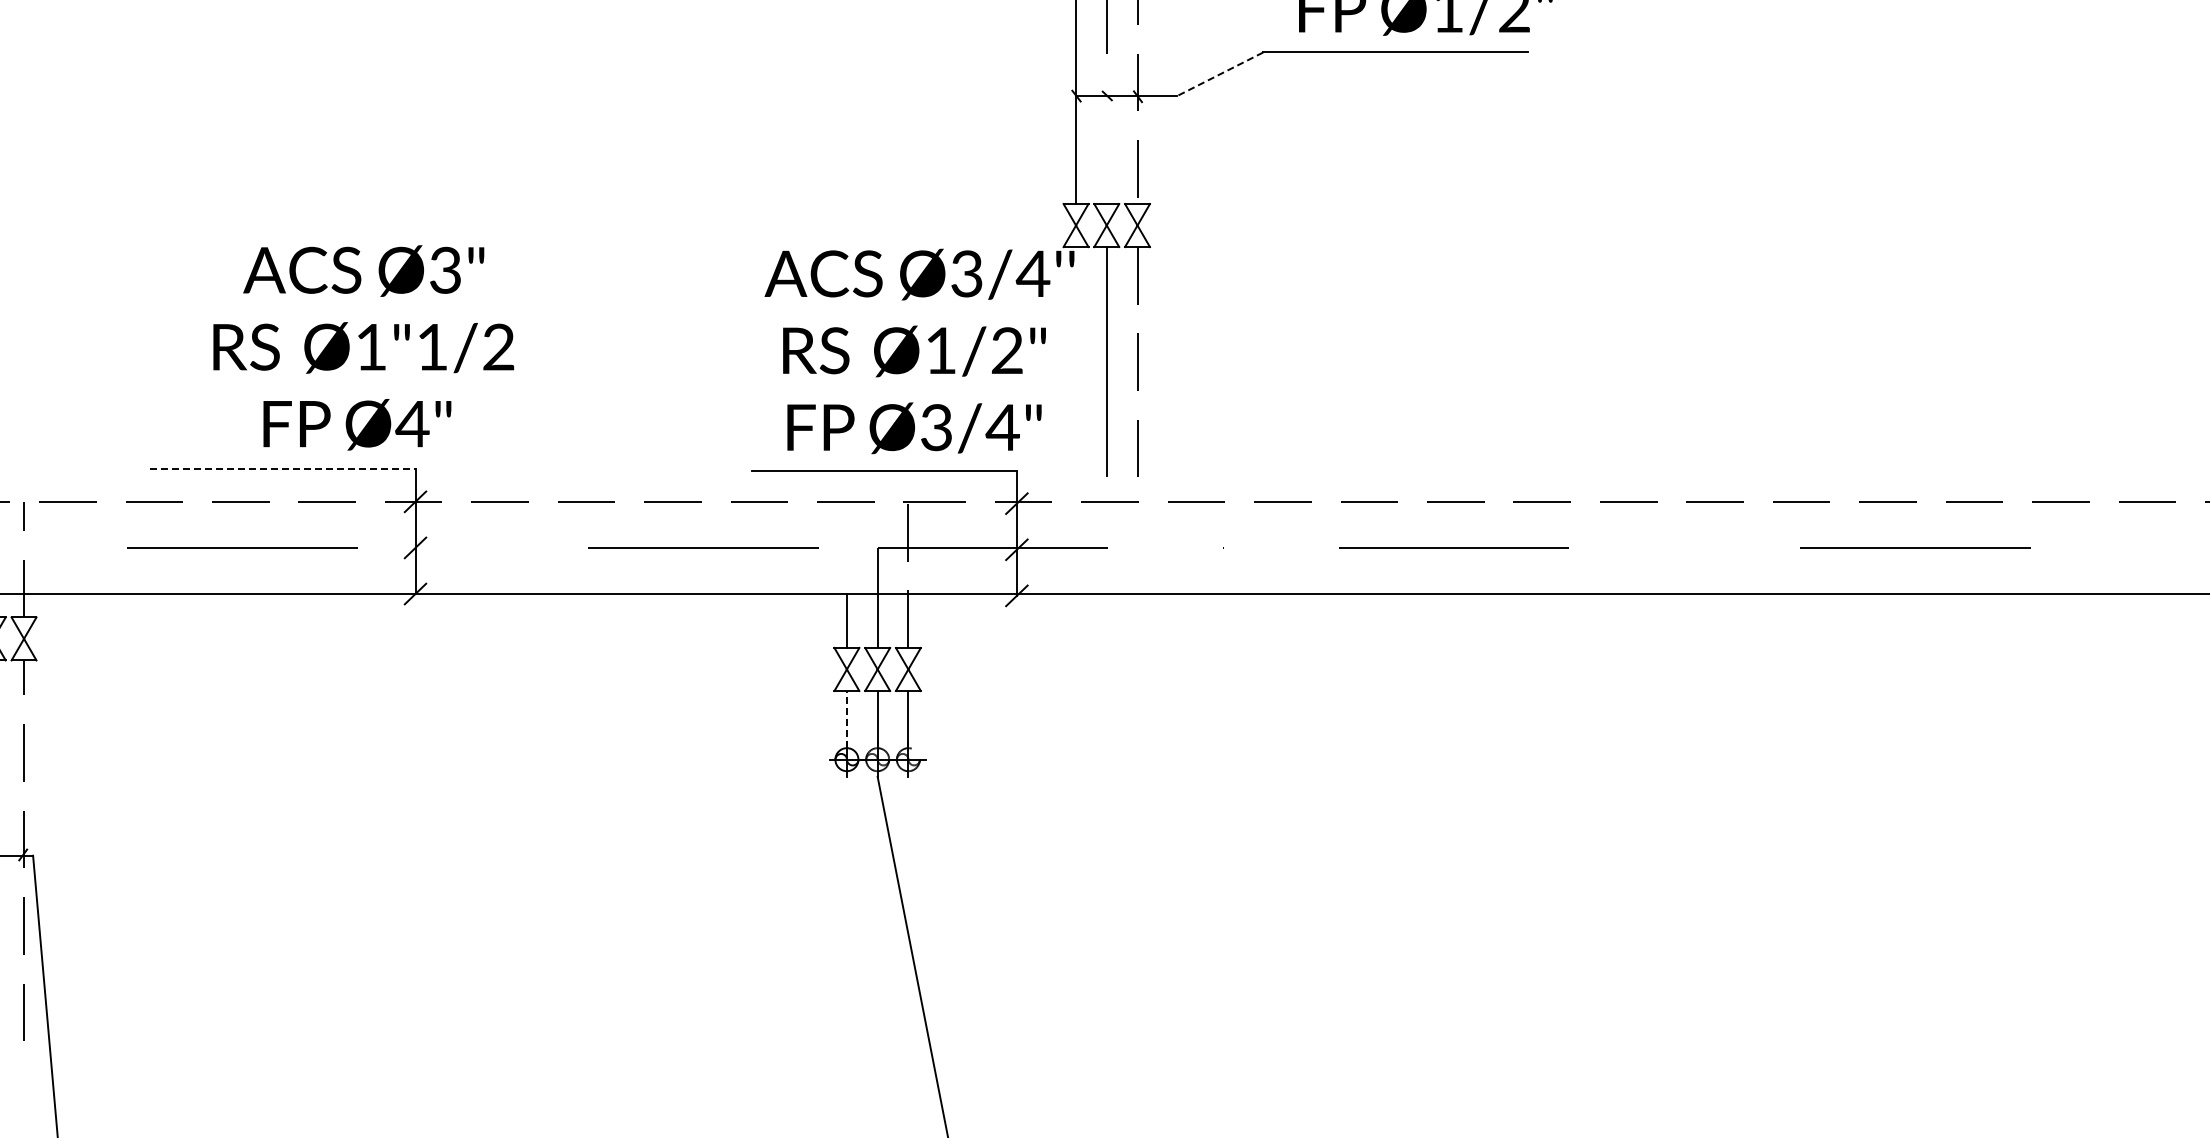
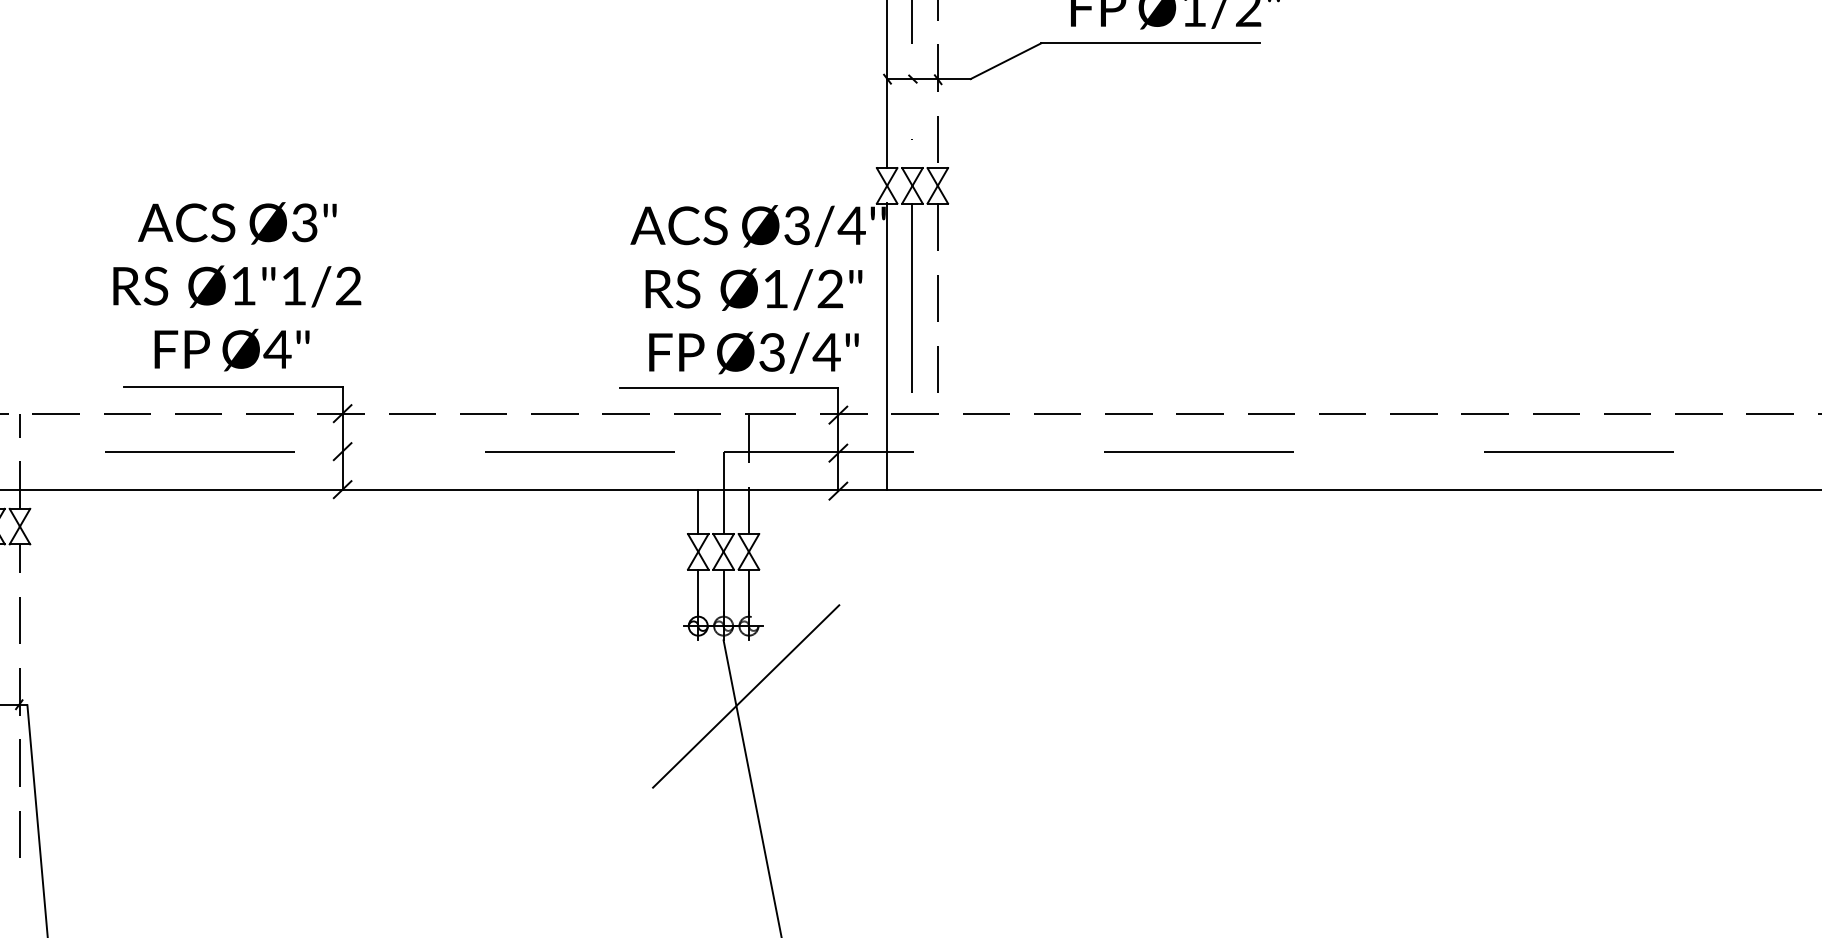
line: (1219, 74) -> (1005, 61), dashed -> solid
text: (363, 347) -> (237, 286), moved
line: (1076, 420) -> (887, 346), added
line: (282, 468) -> (233, 386), dashed -> solid
line: (846, 719) -> (697, 593), dashed -> solid
line: (904, 844) -> (745, 696), added

